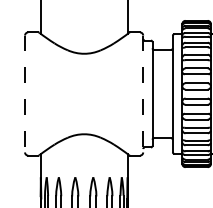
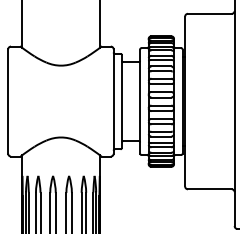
line: (25, 95) -> (8, 102), dashed -> solid
line: (143, 95) -> (113, 102), dashed -> solid

